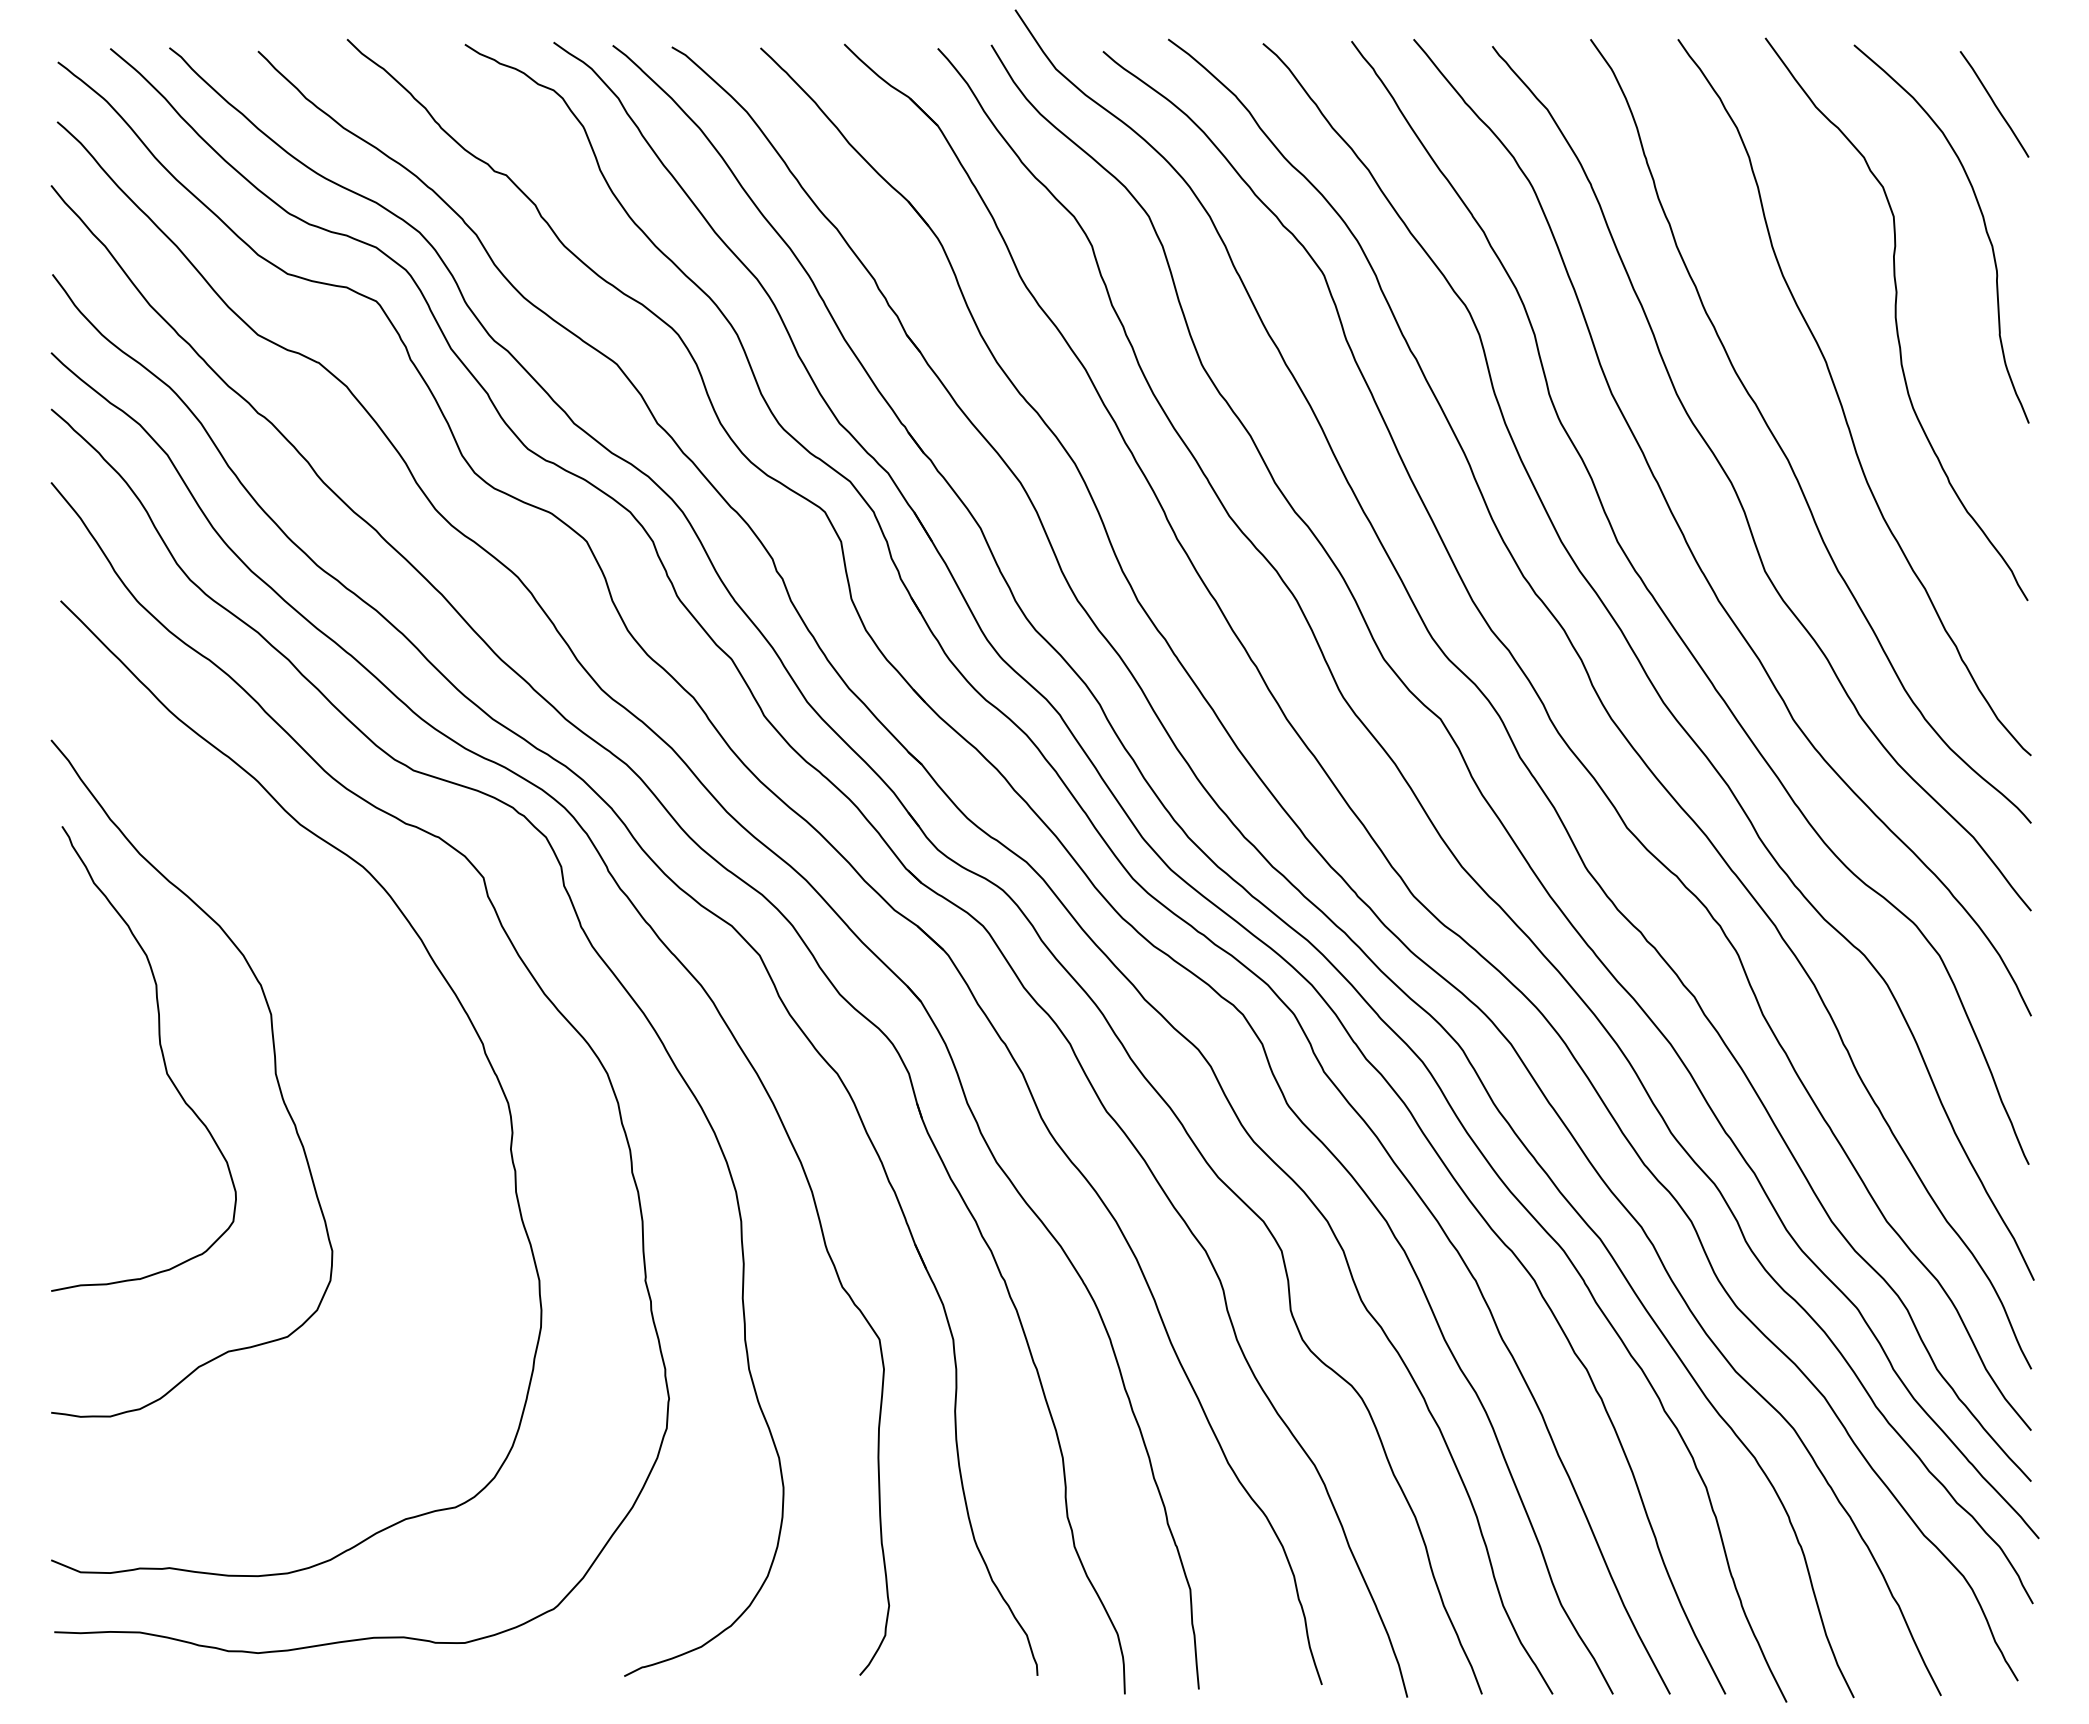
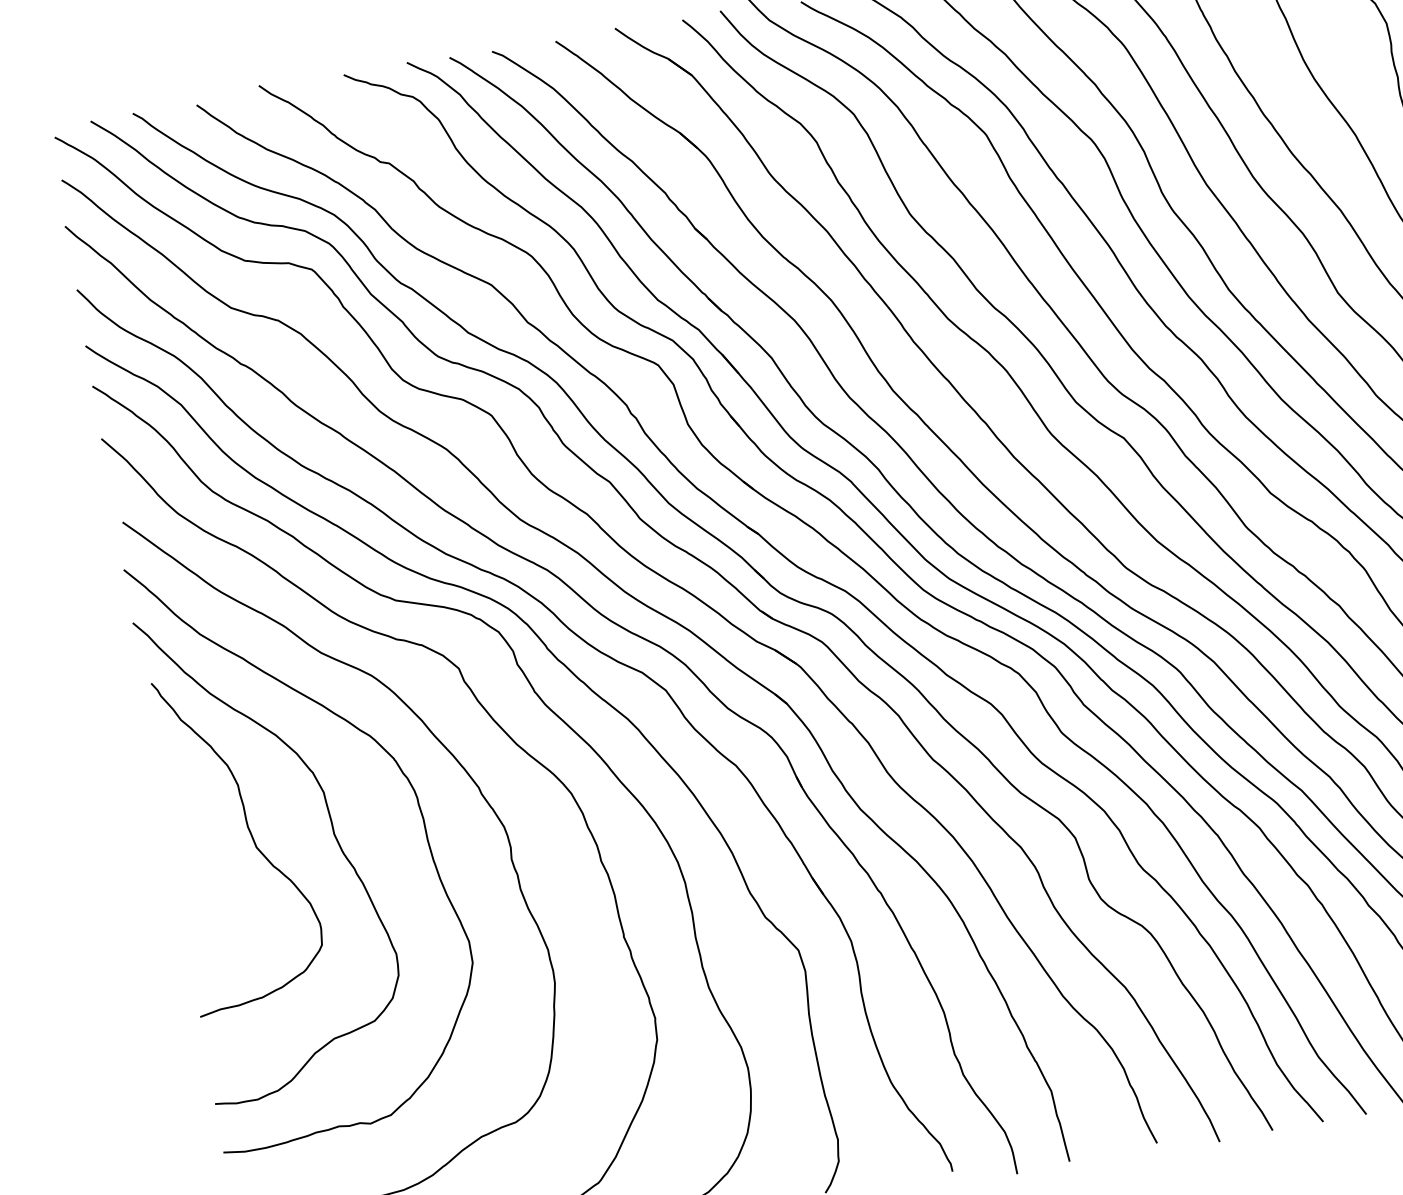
curve: (396, 1055) -> (418, 806), added

